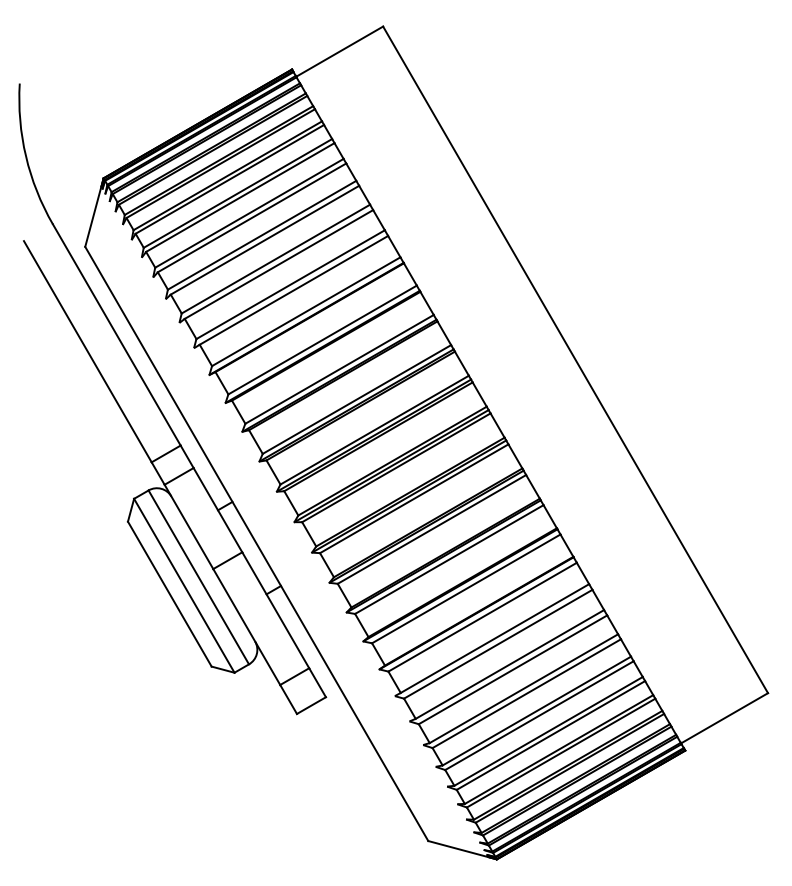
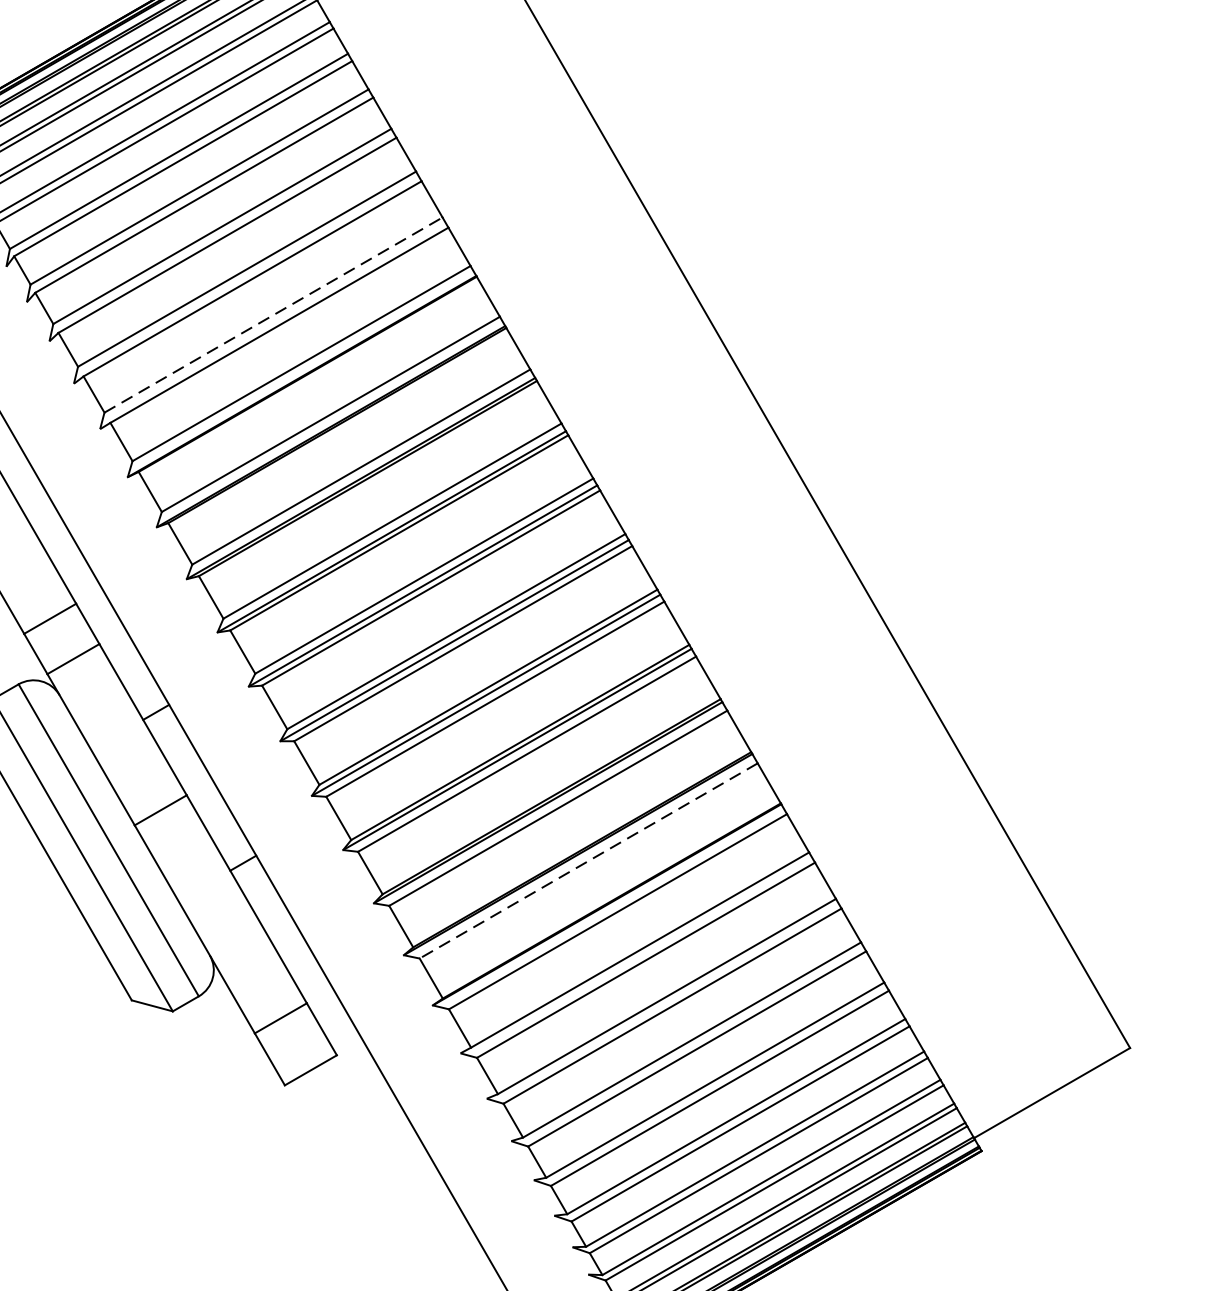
line: (290, 284) -> (273, 314), solid -> dashed
line: (466, 588) -> (589, 860), solid -> dashed

